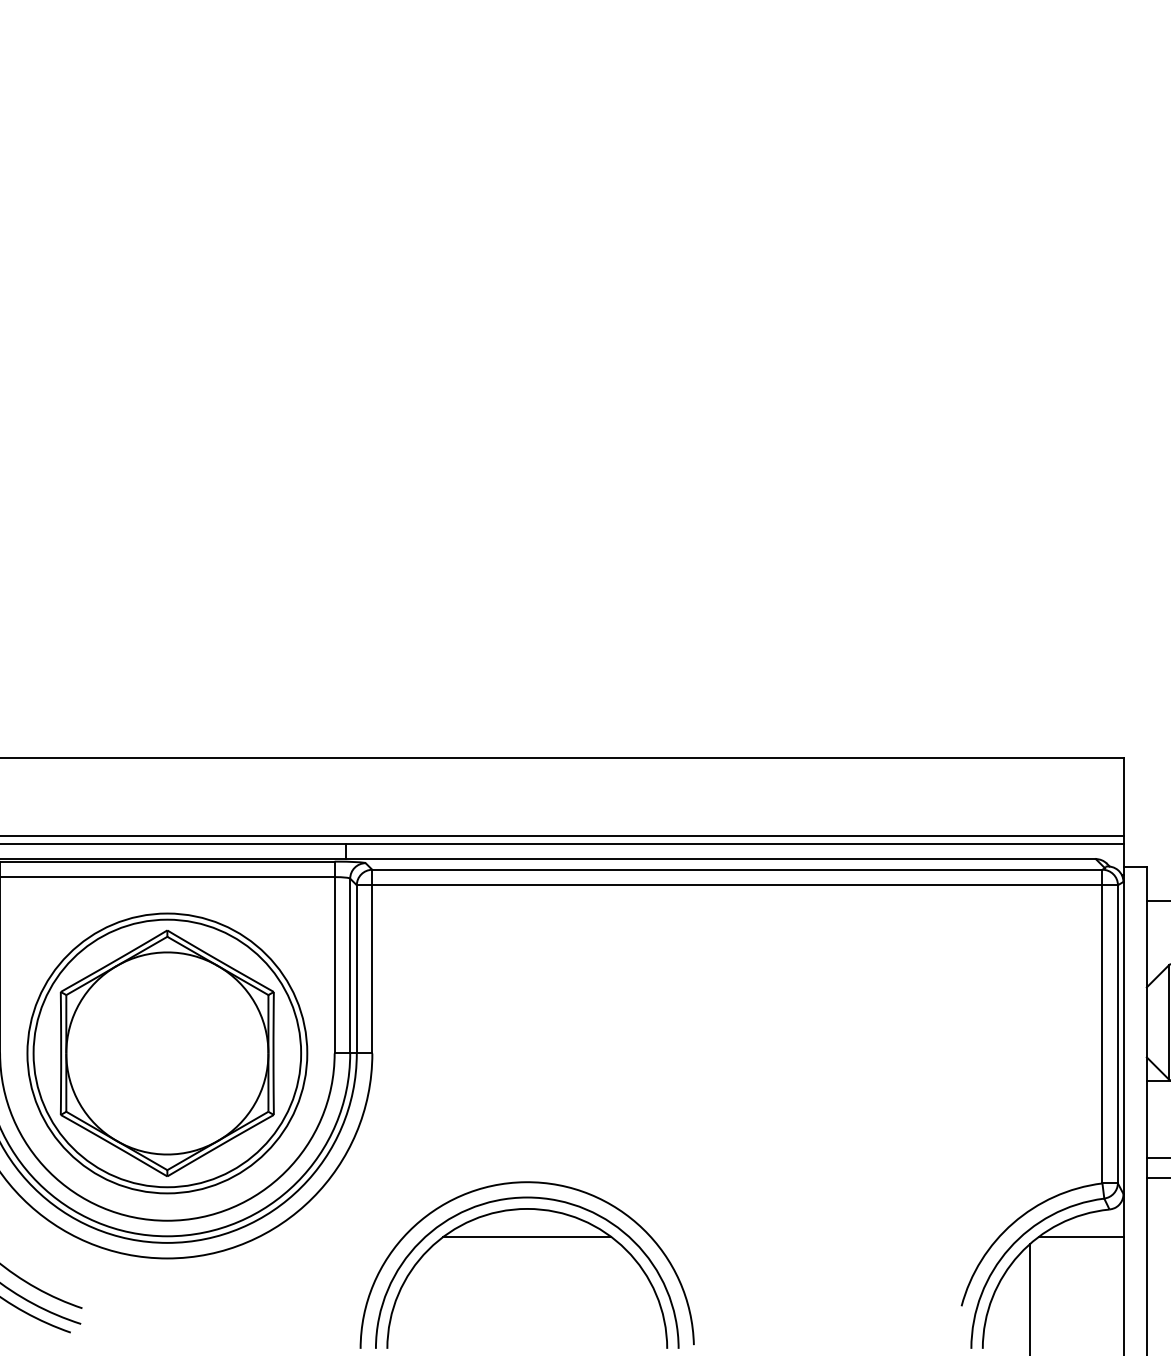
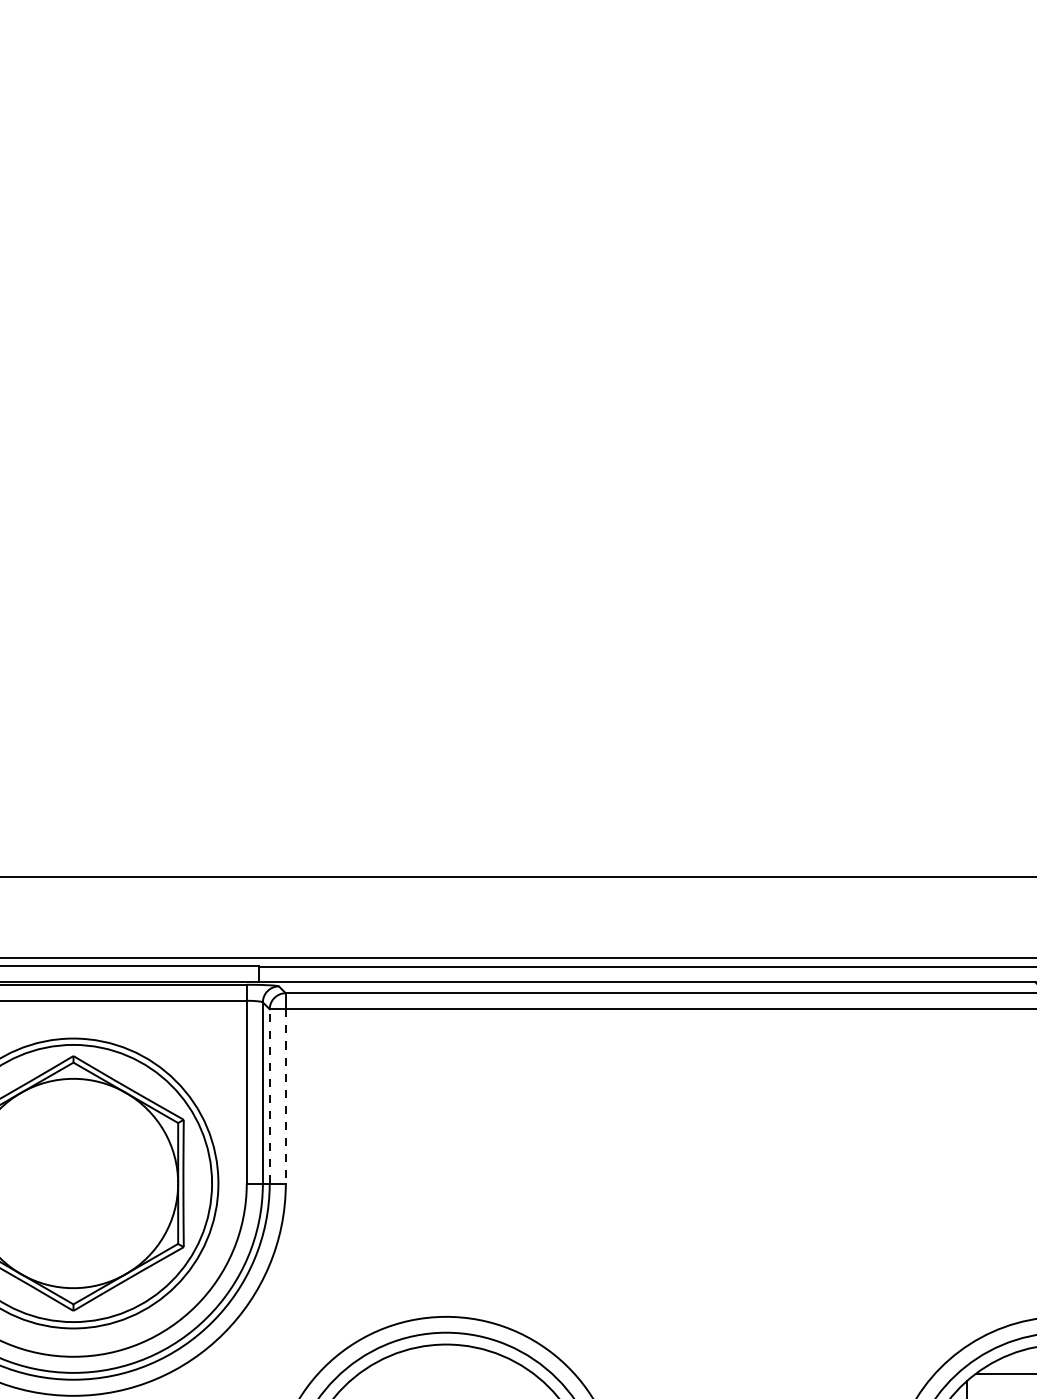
line: (356, 968) -> (269, 1095), solid -> dashed
line: (372, 969) -> (285, 1096), solid -> dashed
line: (527, 1237) -> (446, 1374), removed

